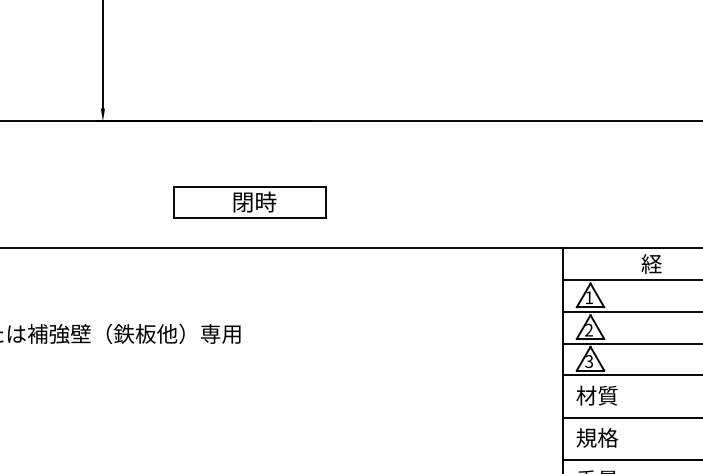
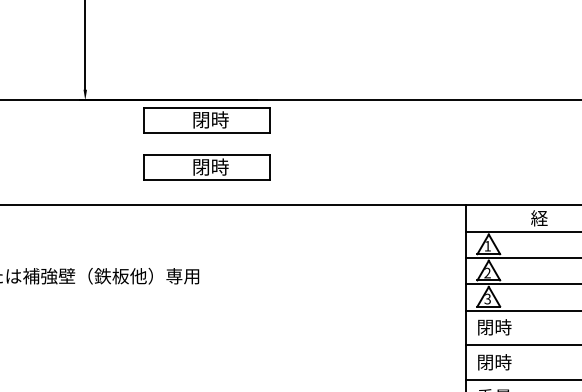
part: (249, 145) -> (206, 120), added
text: (596, 395) -> (493, 327), 材質 -> 閉時
text: (597, 437) -> (494, 361), 規格 -> 閉時

